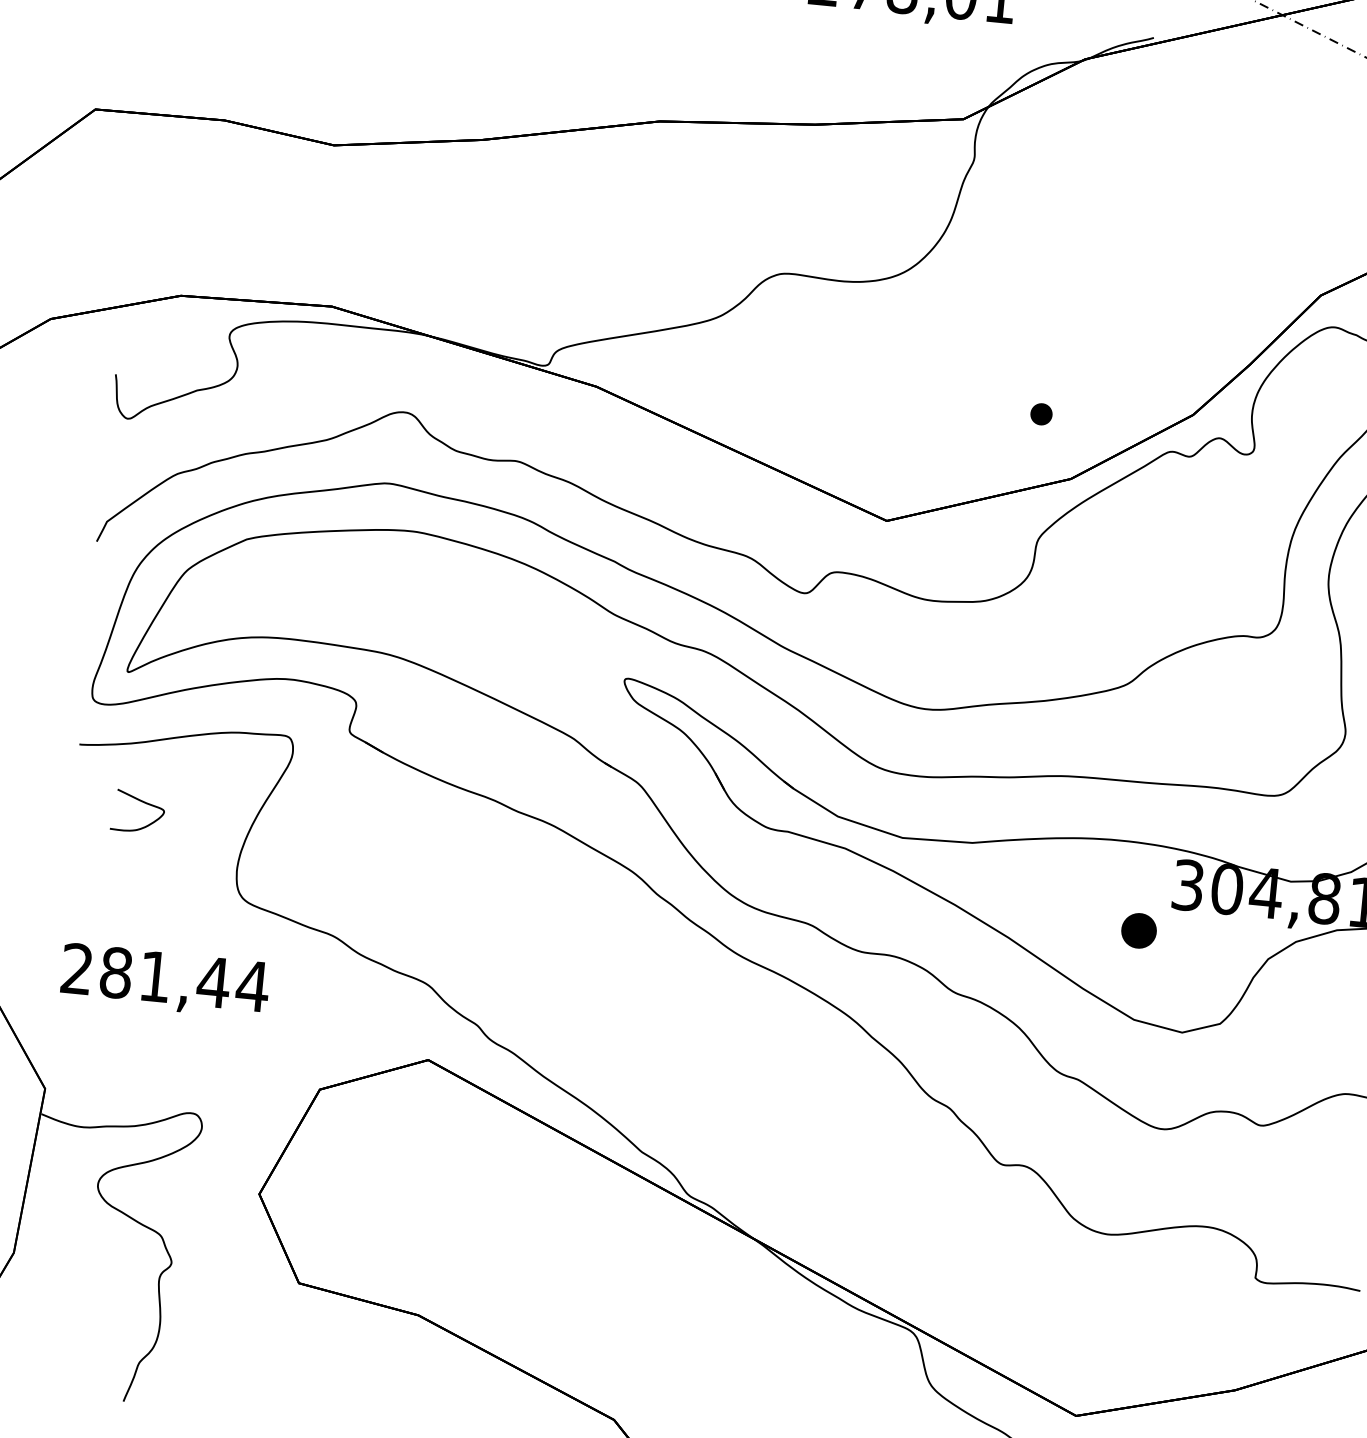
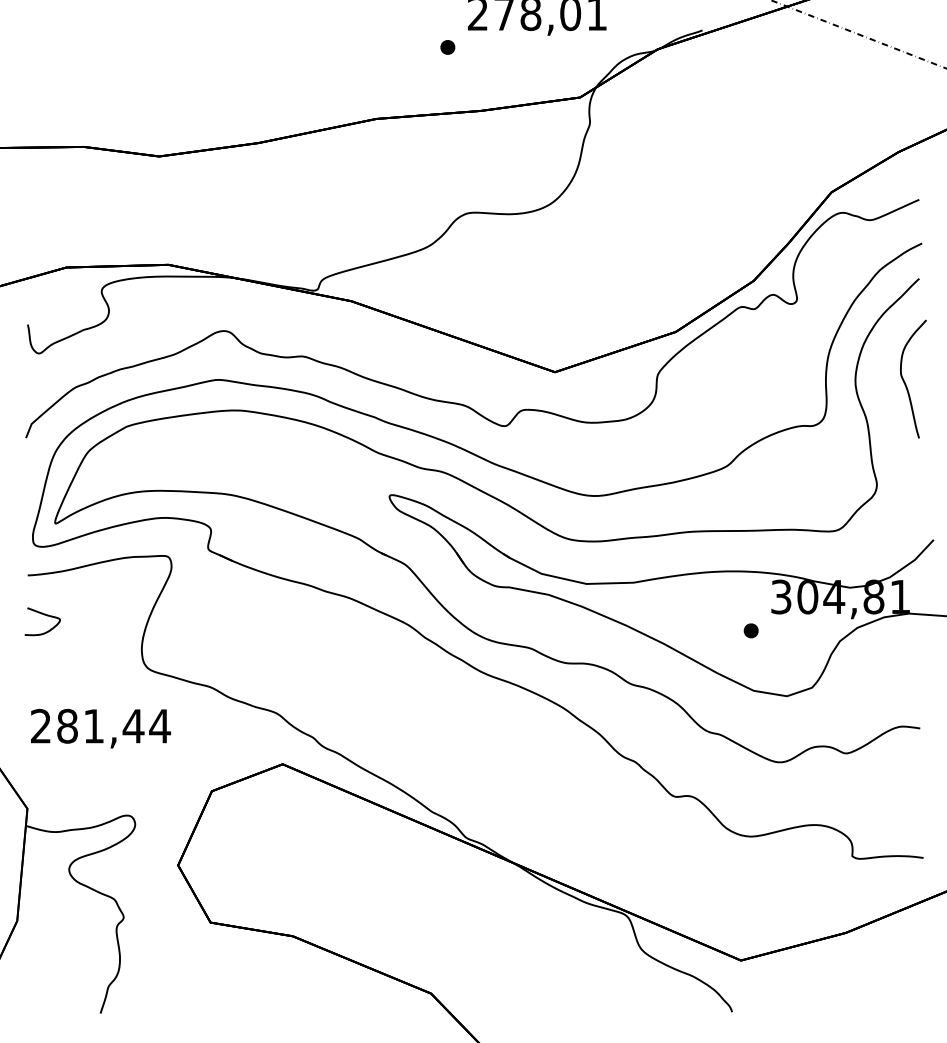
part: (1040, 414) -> (447, 47), moved
curve: (141, 802) -> (44, 615), moved
part: (1137, 930) -> (750, 630), size x0.62

